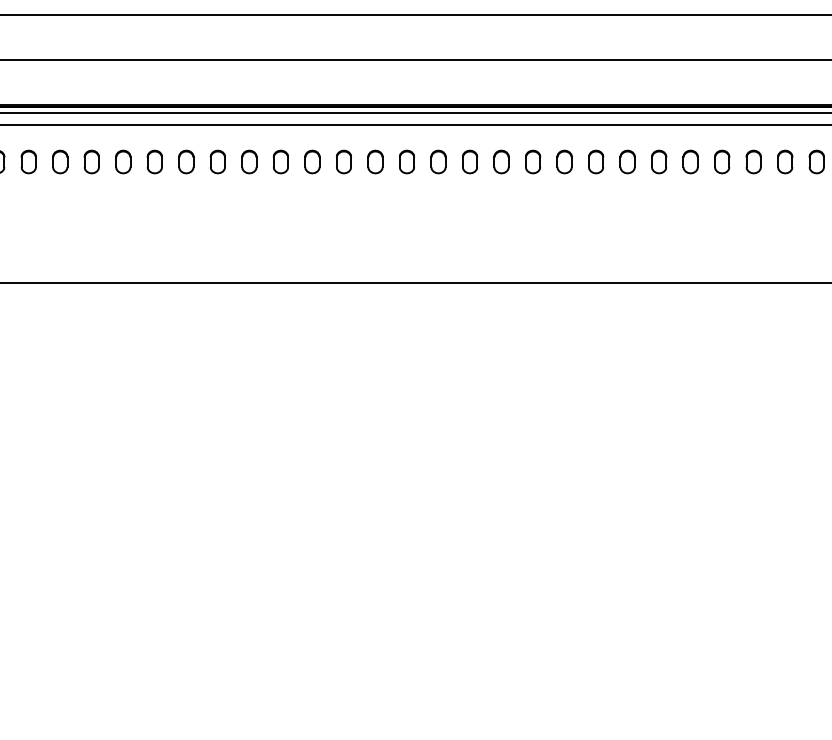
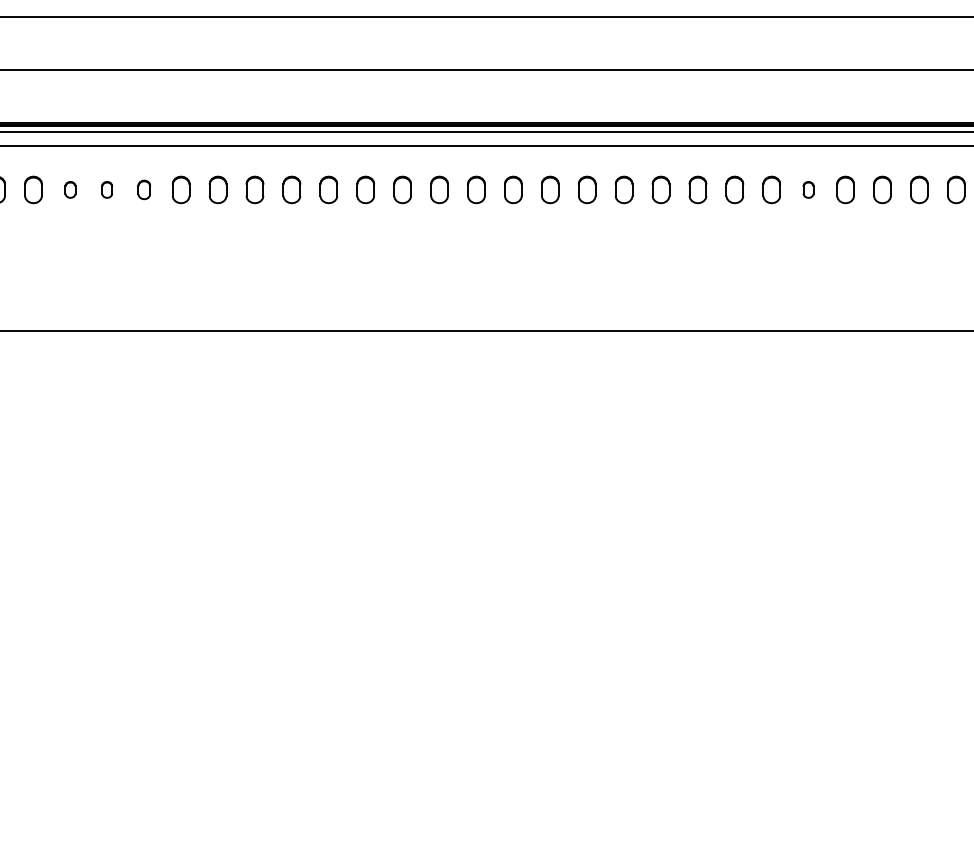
part: (60, 161) -> (70, 189), size x0.6
part: (91, 161) -> (106, 189), size x0.6
part: (123, 161) -> (144, 189), size x0.7
part: (690, 161) -> (808, 189), size x0.6

